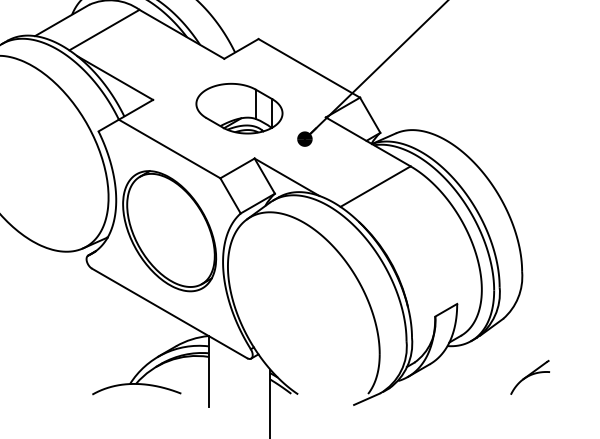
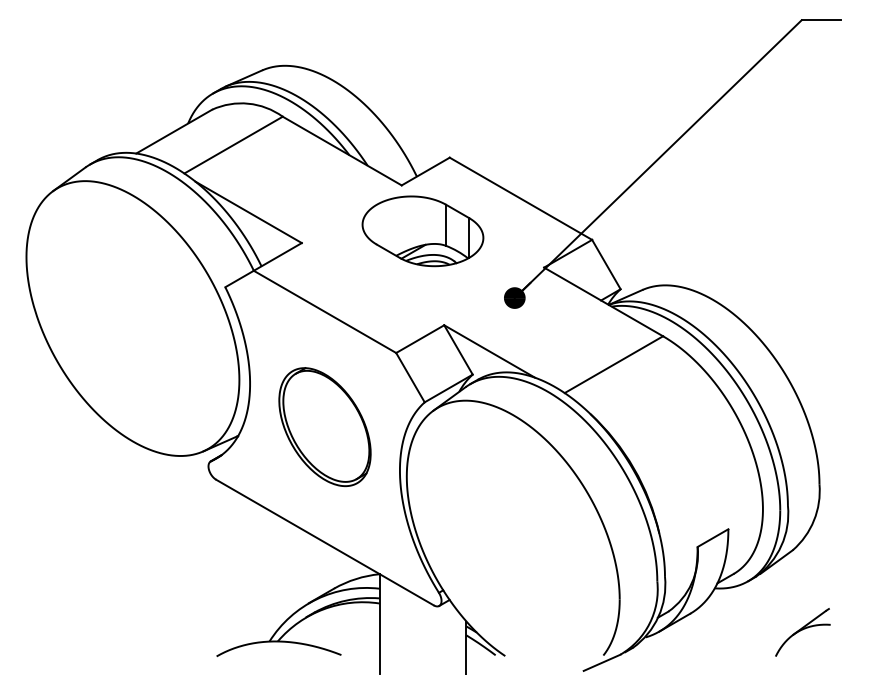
part: (239, 108) -> (422, 231), moved
part: (169, 230) -> (324, 426), size x0.7
part: (529, 377) -> (802, 632), moved

